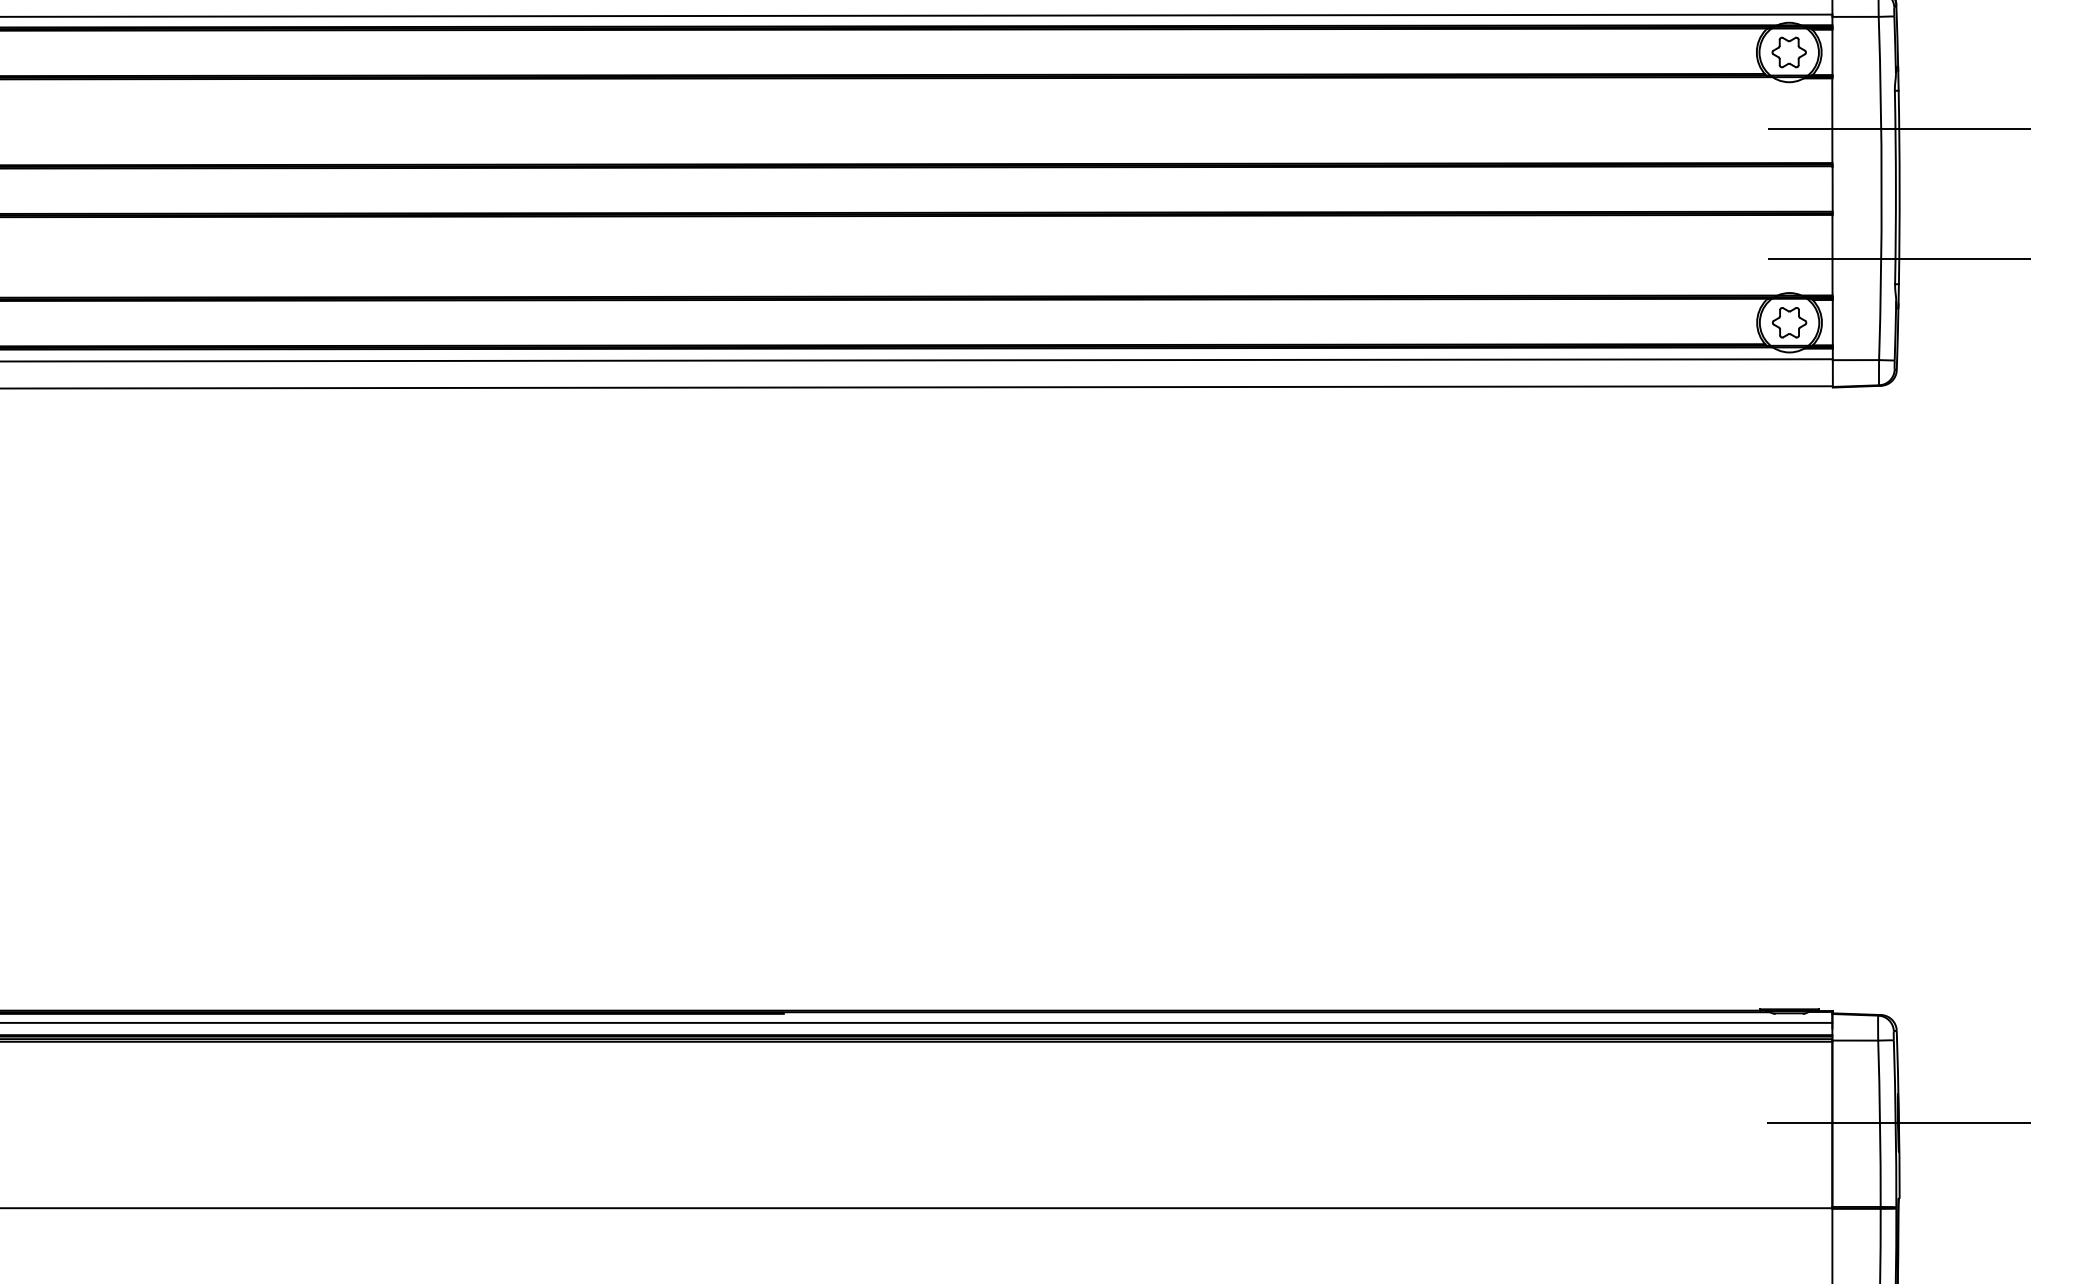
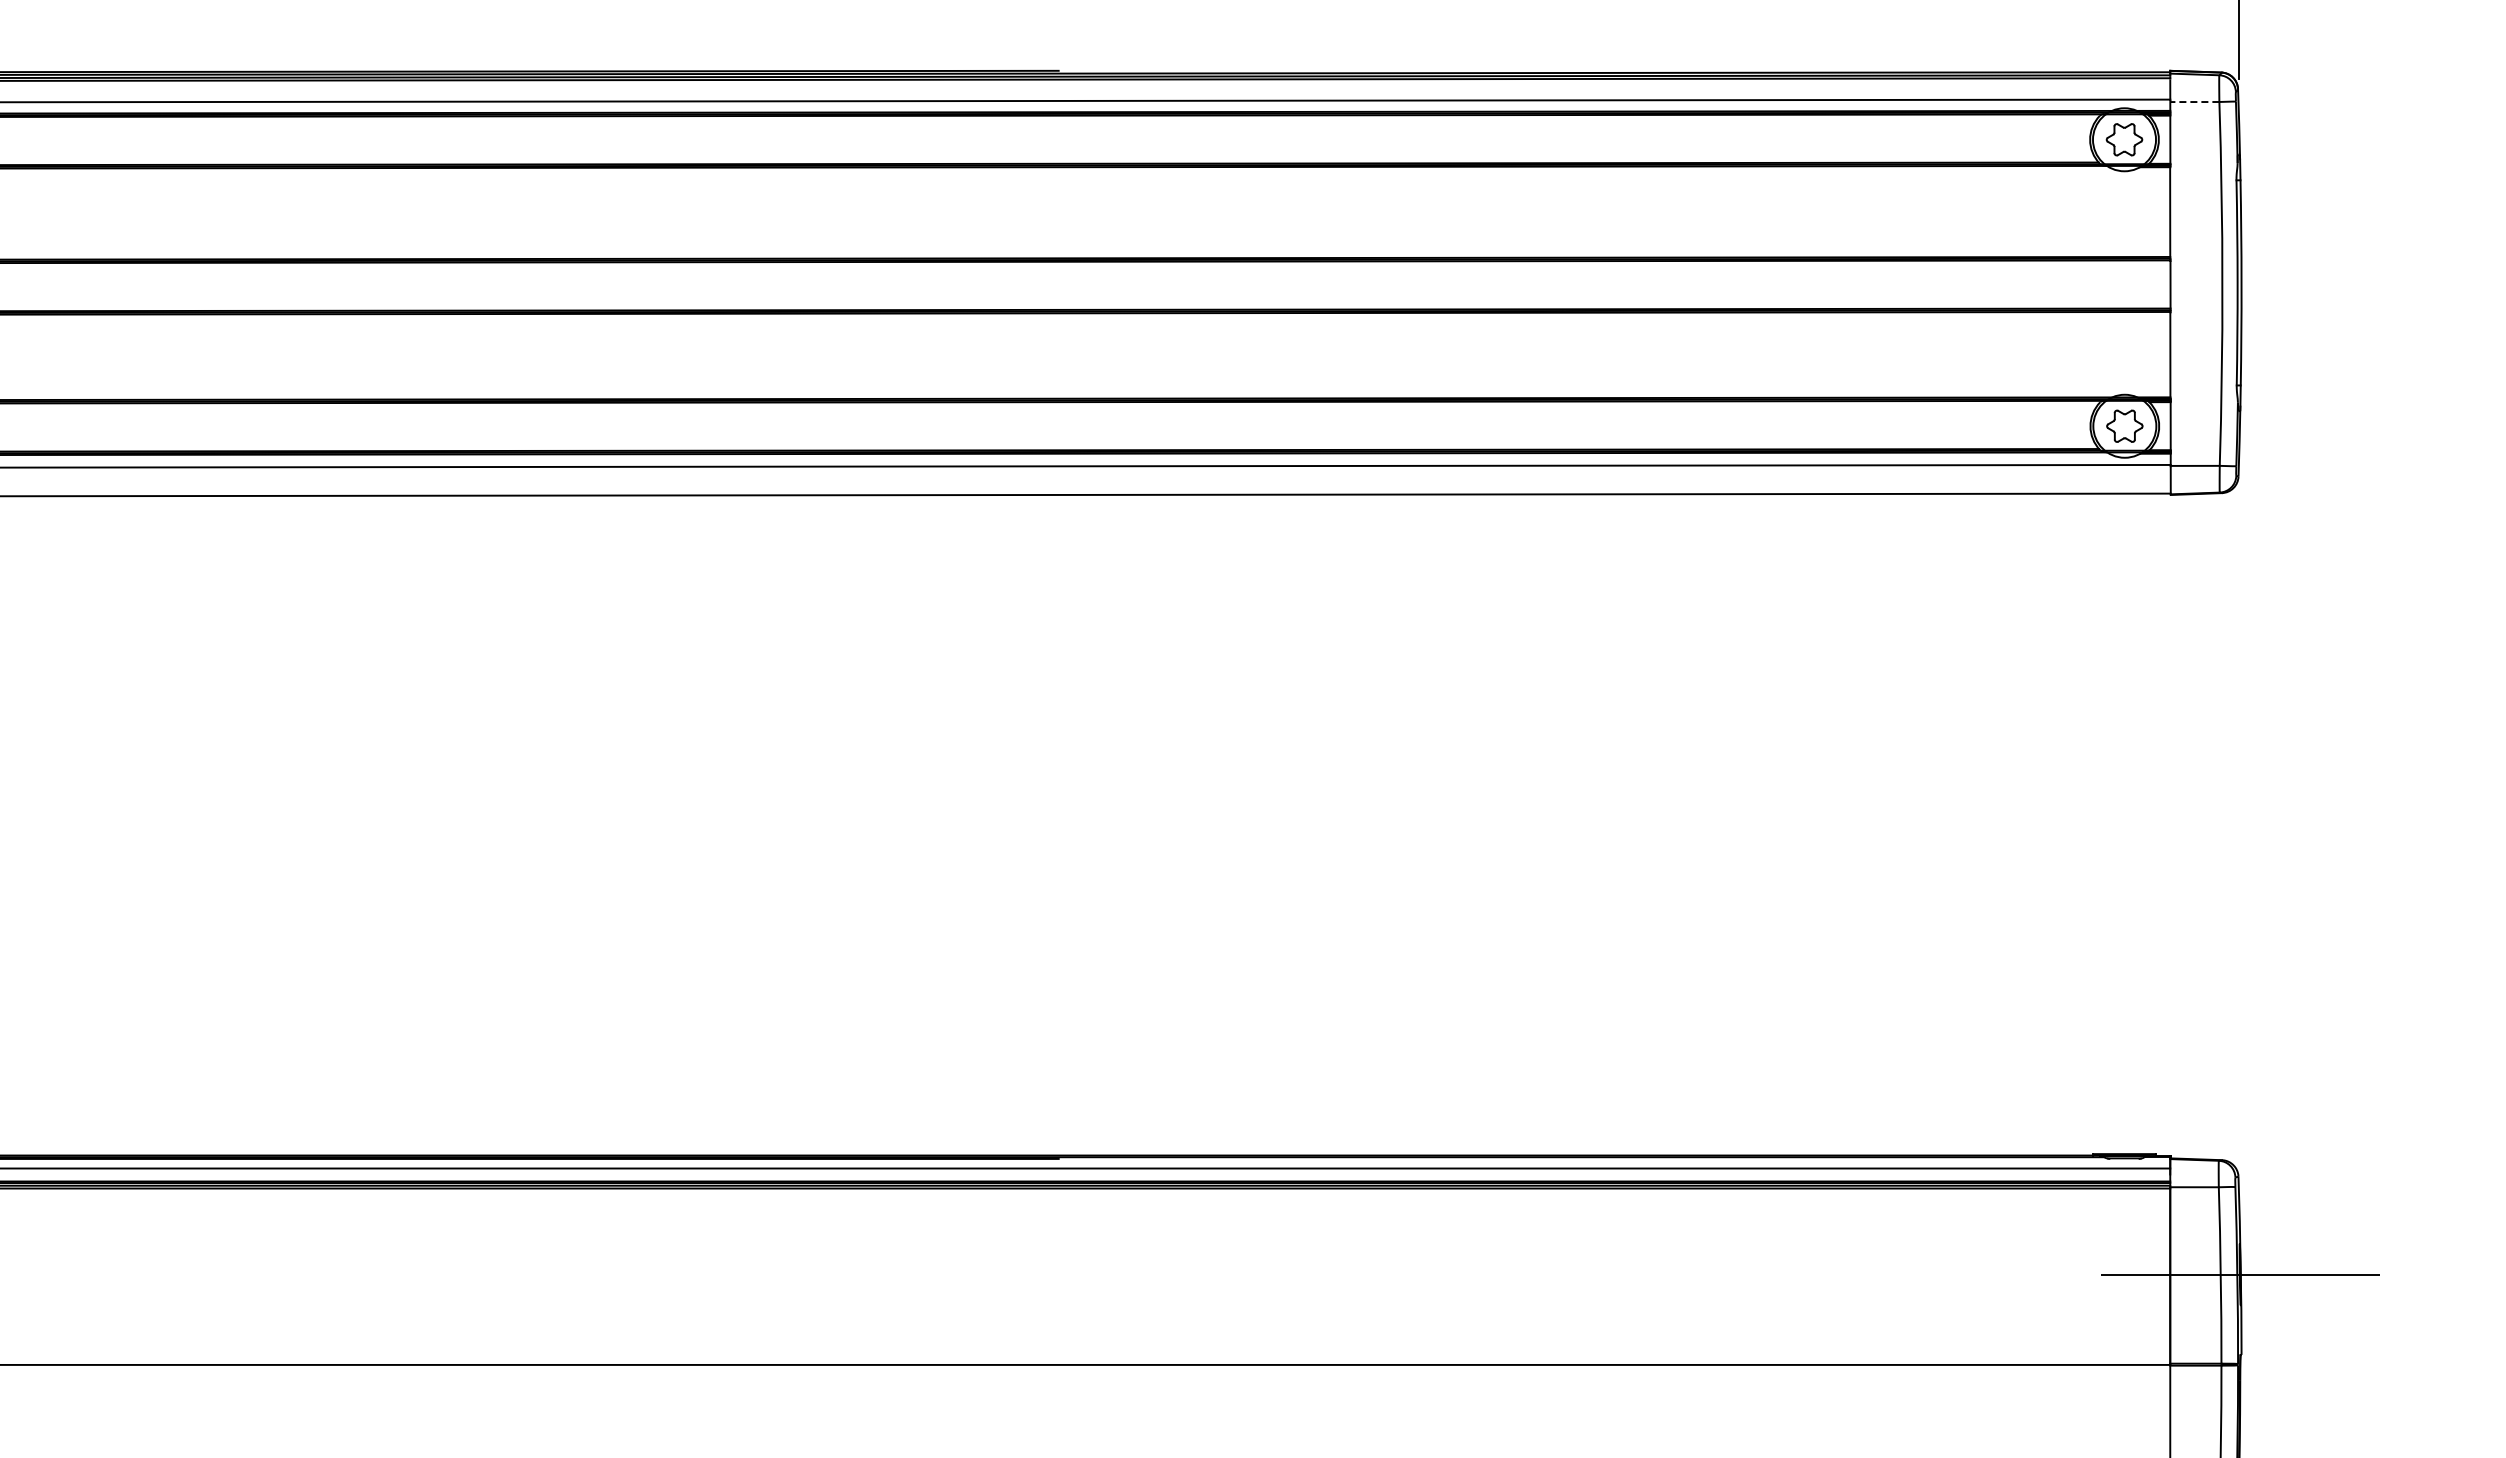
line: (1855, 17) -> (2194, 102), solid -> dashed
line: (1898, 128) -> (2240, 220), removed
line: (1898, 258) -> (2240, 358), removed

